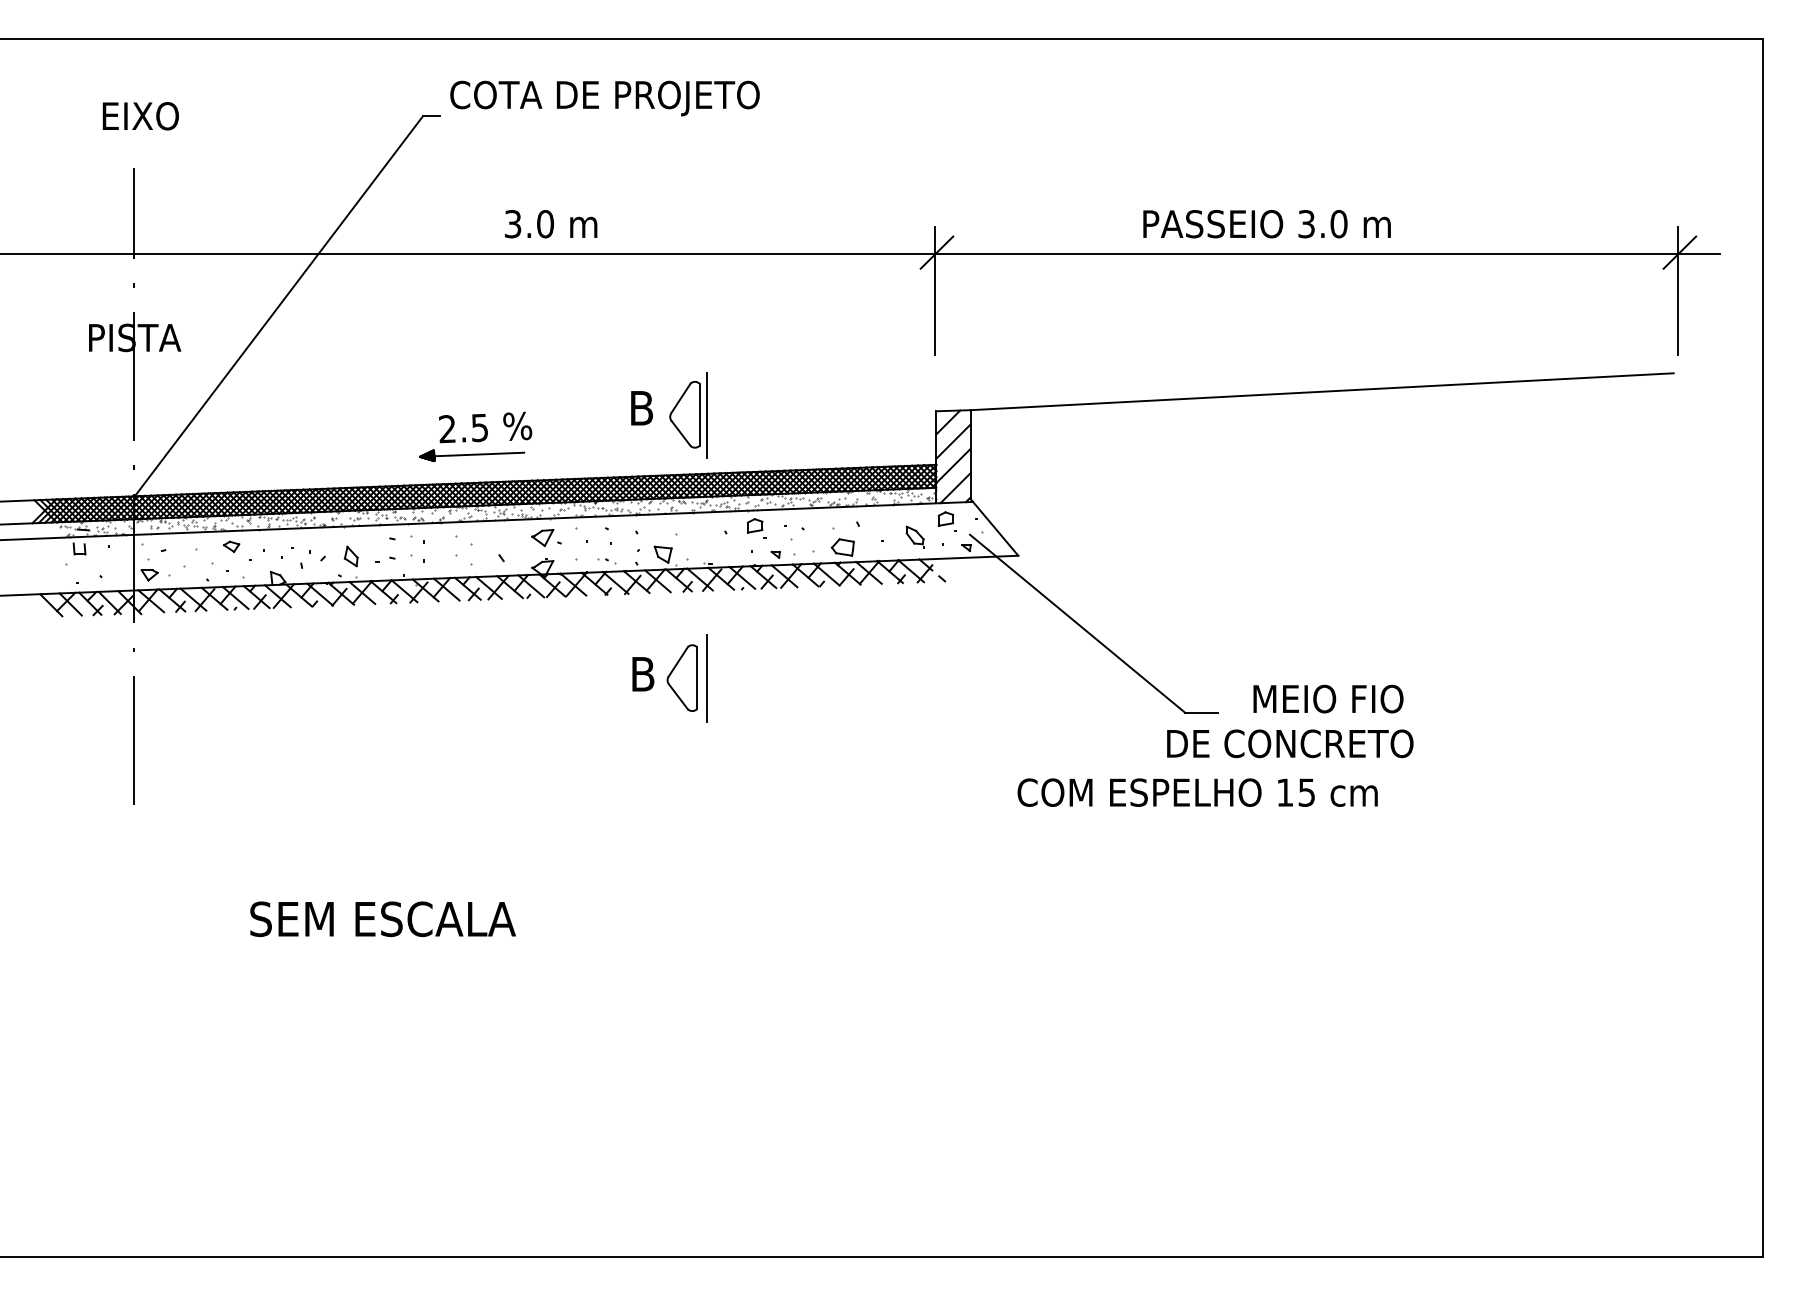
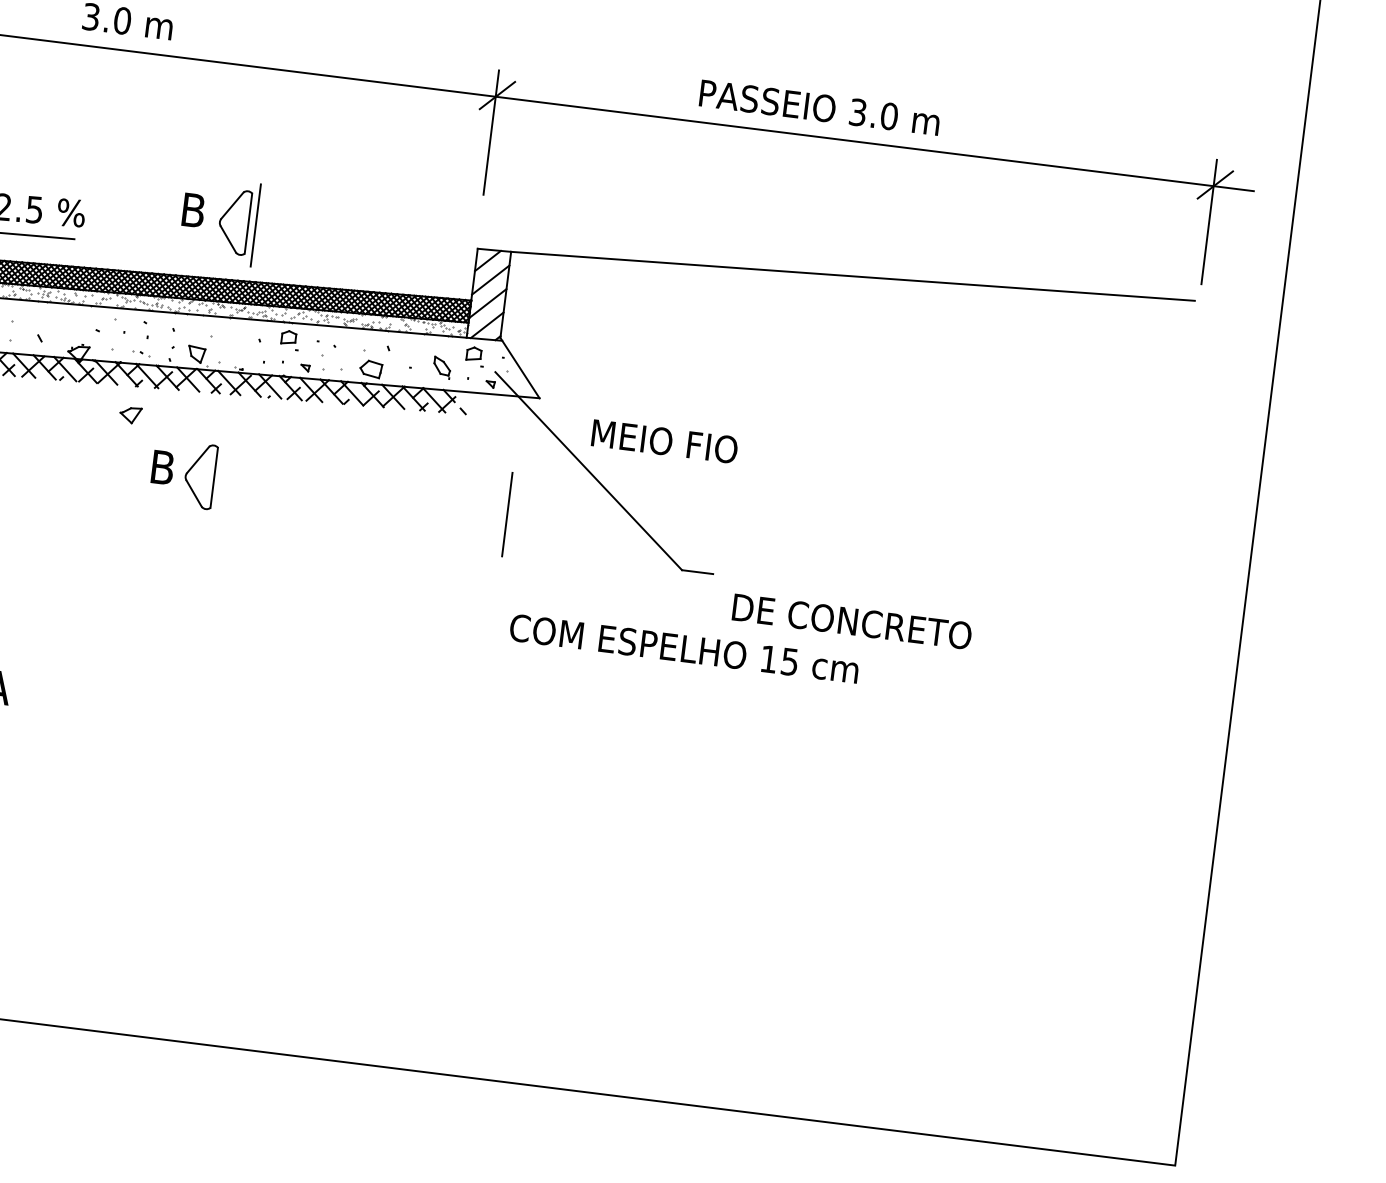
part: (542, 537) -> (130, 414), moved
line: (706, 678) -> (506, 514), moved
text: (1328, 698) -> (664, 441), moved
text: (1290, 743) -> (852, 621), moved

